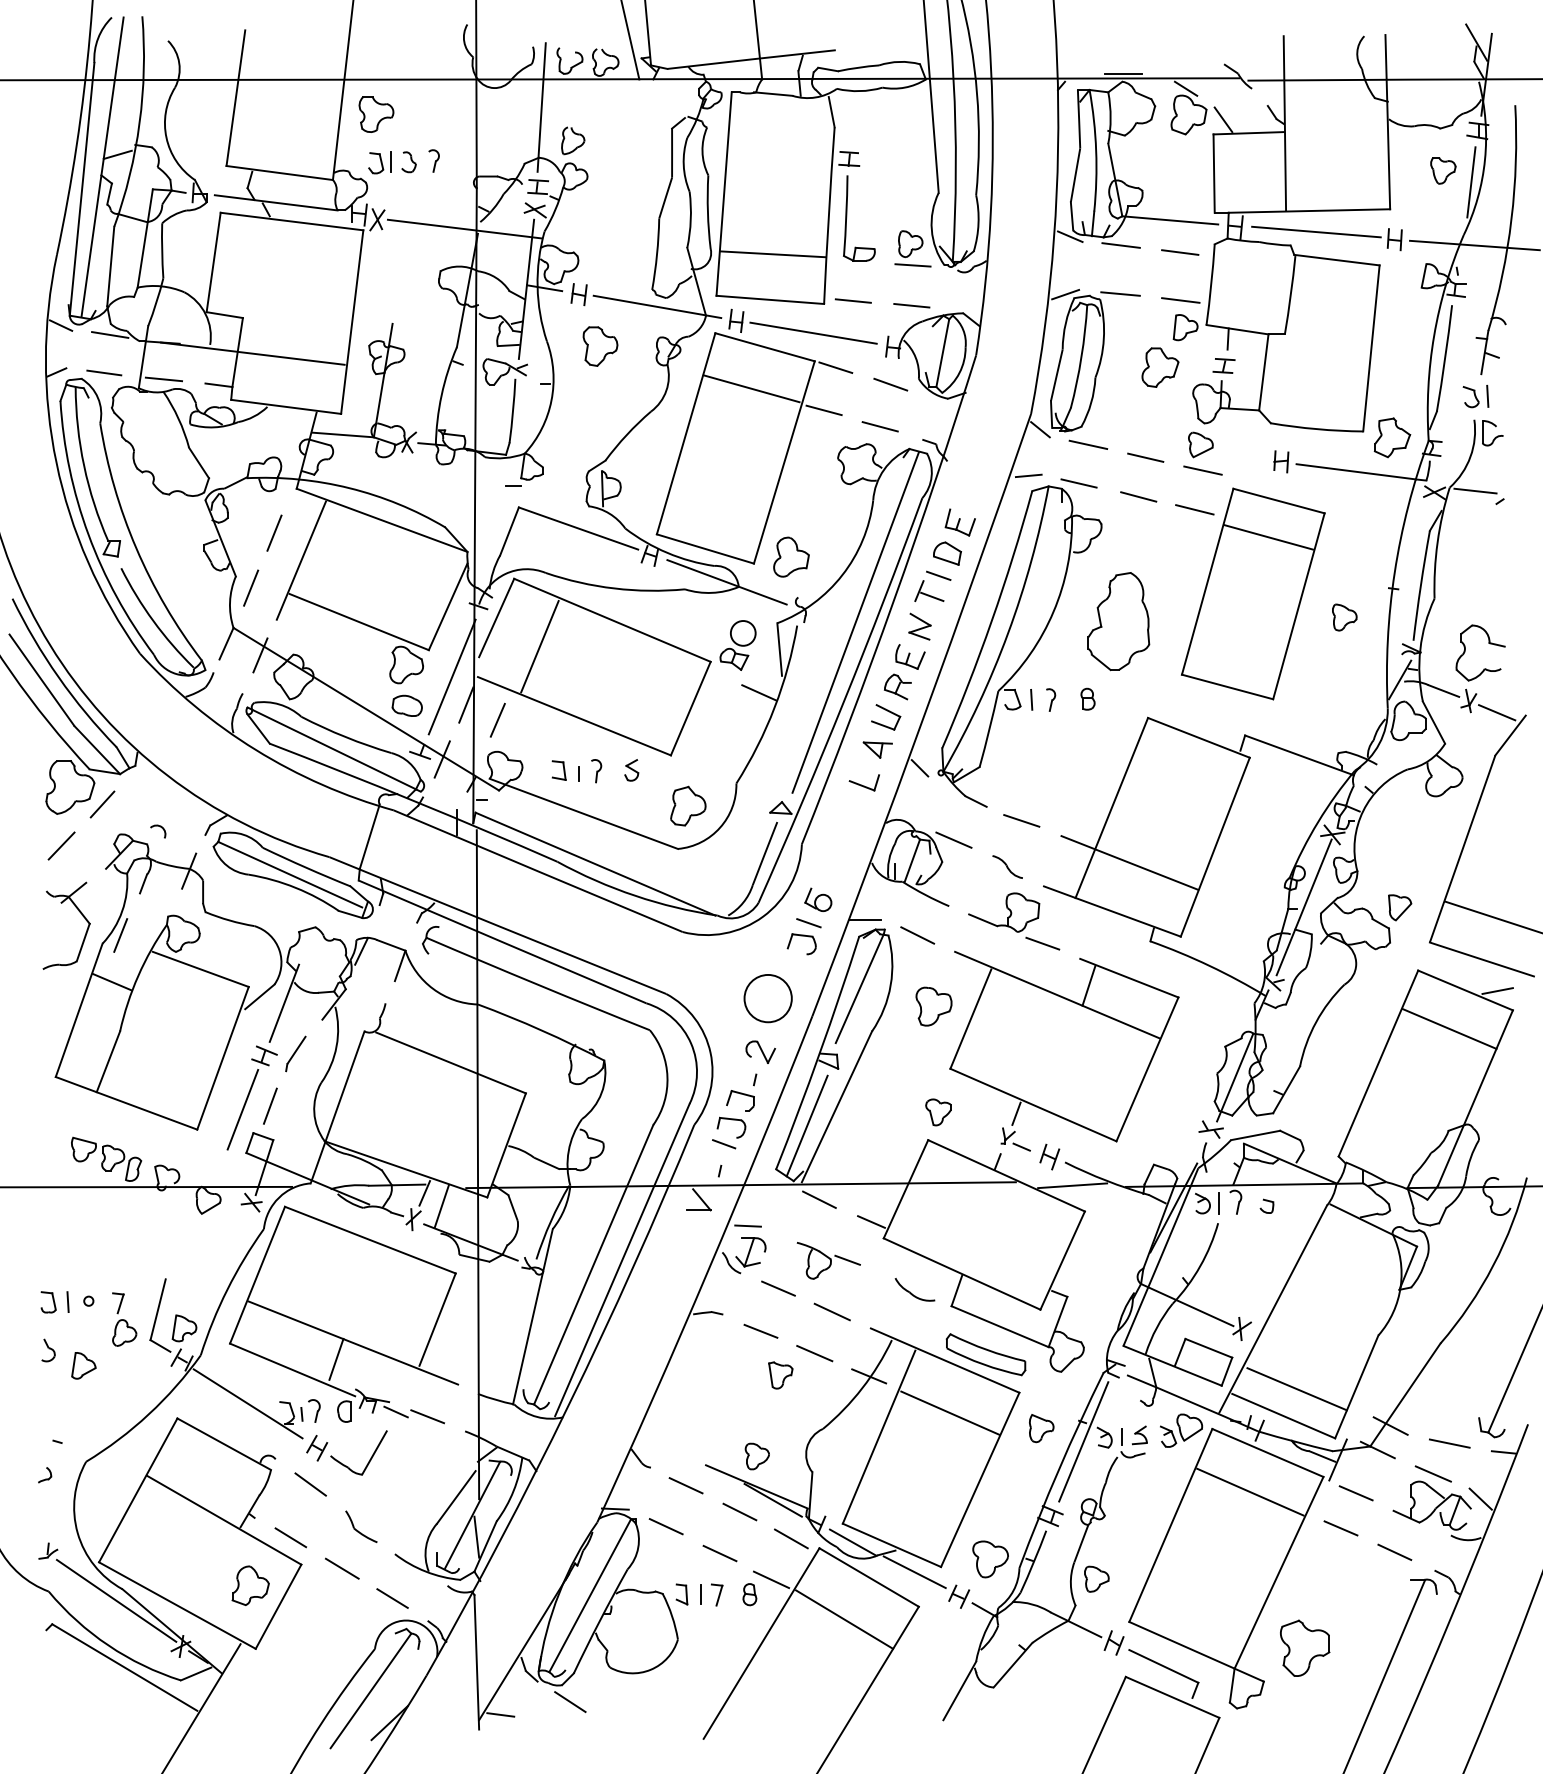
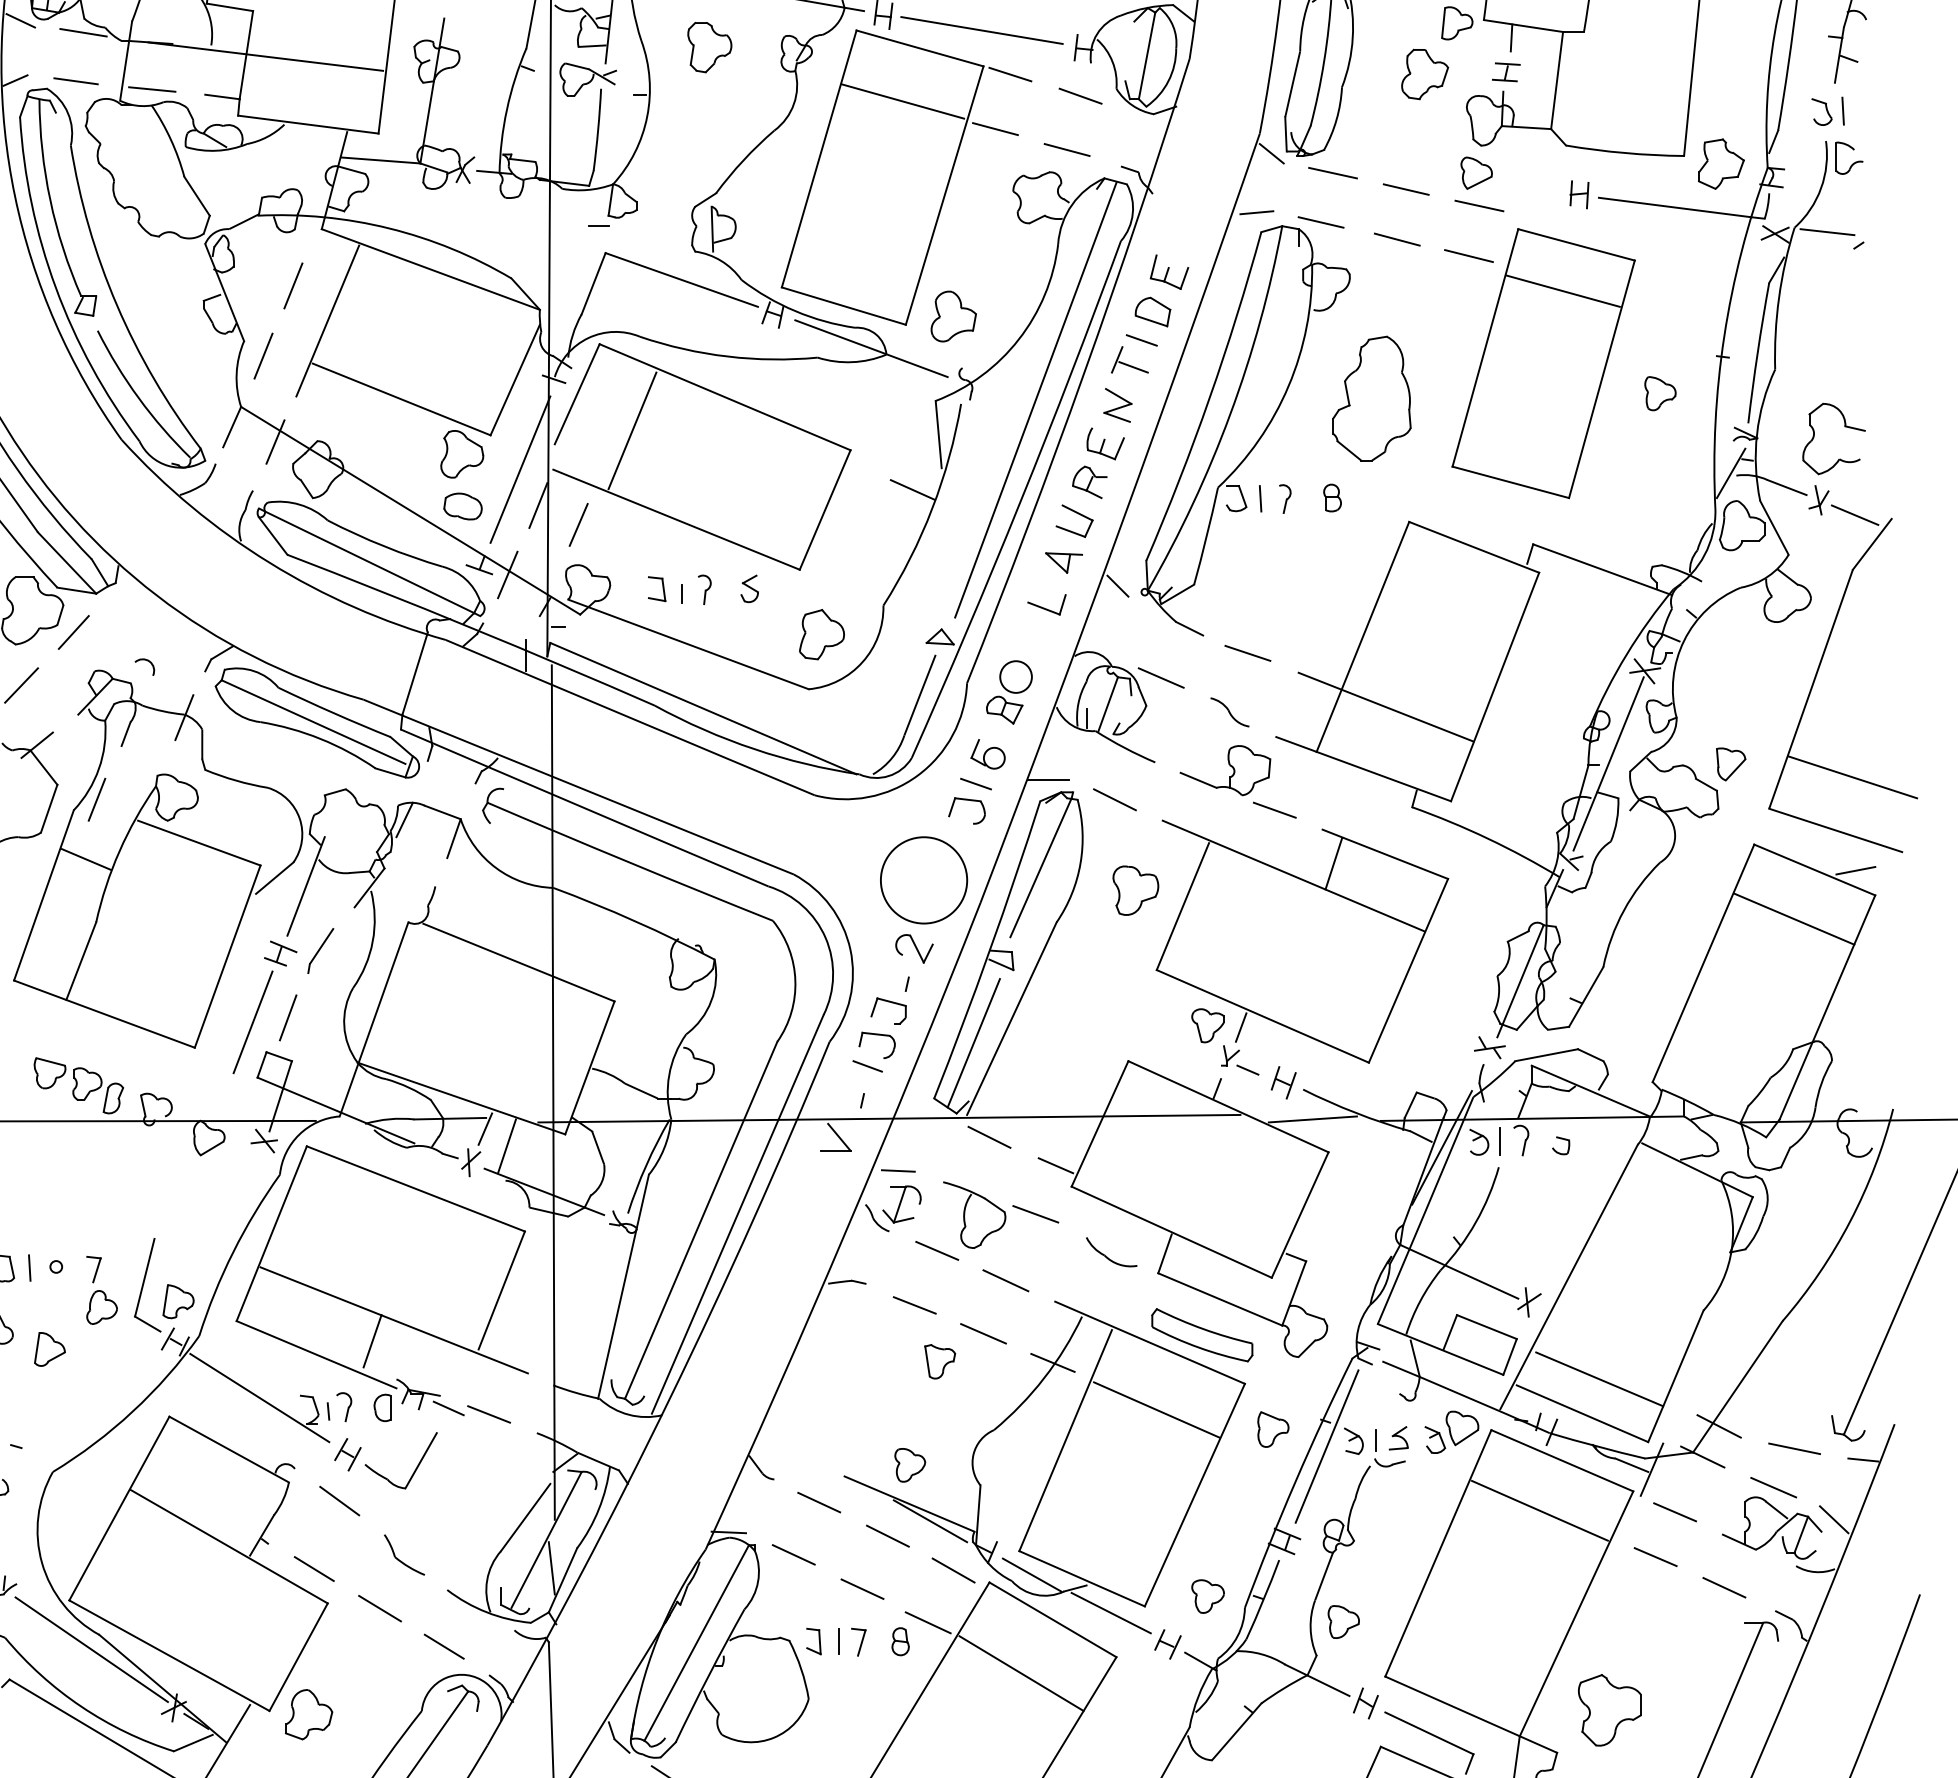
part: (737, 645) -> (1008, 692), moved
circle: (767, 998) -> (923, 880), size x1.43
part: (938, 1112) -> (1207, 1025), moved
part: (828, 1260) -> (1001, 1214), size x1.43
part: (990, 1558) -> (1207, 1595), size x0.71
part: (250, 1585) -> (308, 1714), moved

